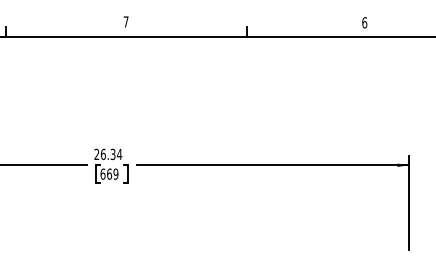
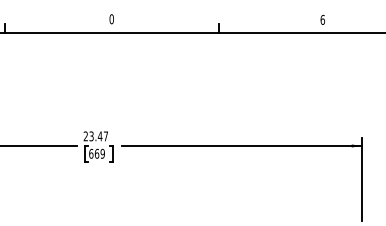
text: (125, 22) -> (111, 19), 7 -> 0
text: (111, 154) -> (98, 136), 26.34 -> 23.47

